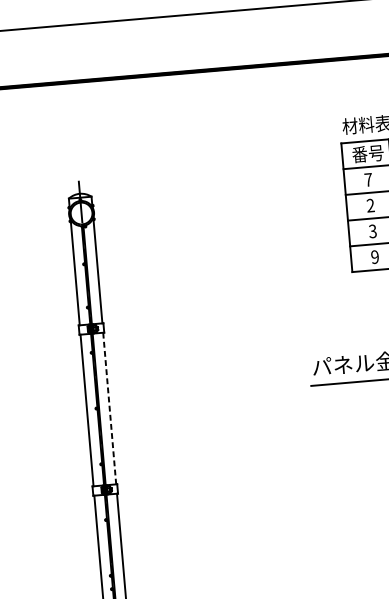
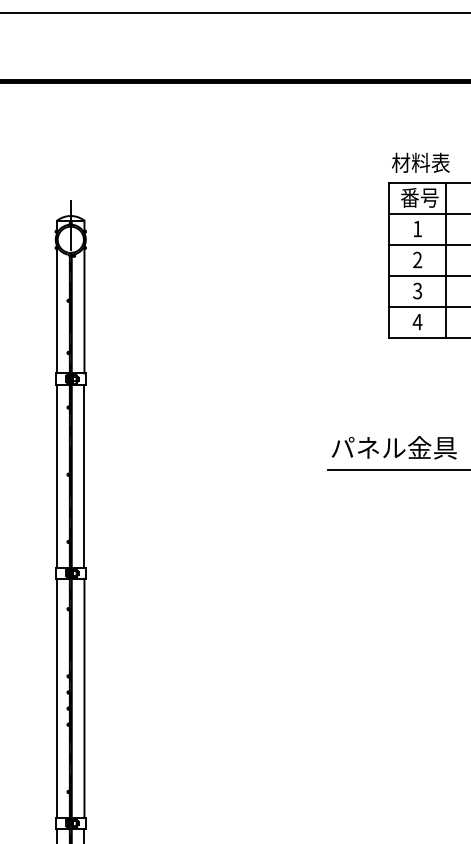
text: (368, 180) -> (417, 229), 7 -> 1
text: (374, 256) -> (417, 321), 9 -> 4
line: (109, 408) -> (84, 476), dashed -> solid

